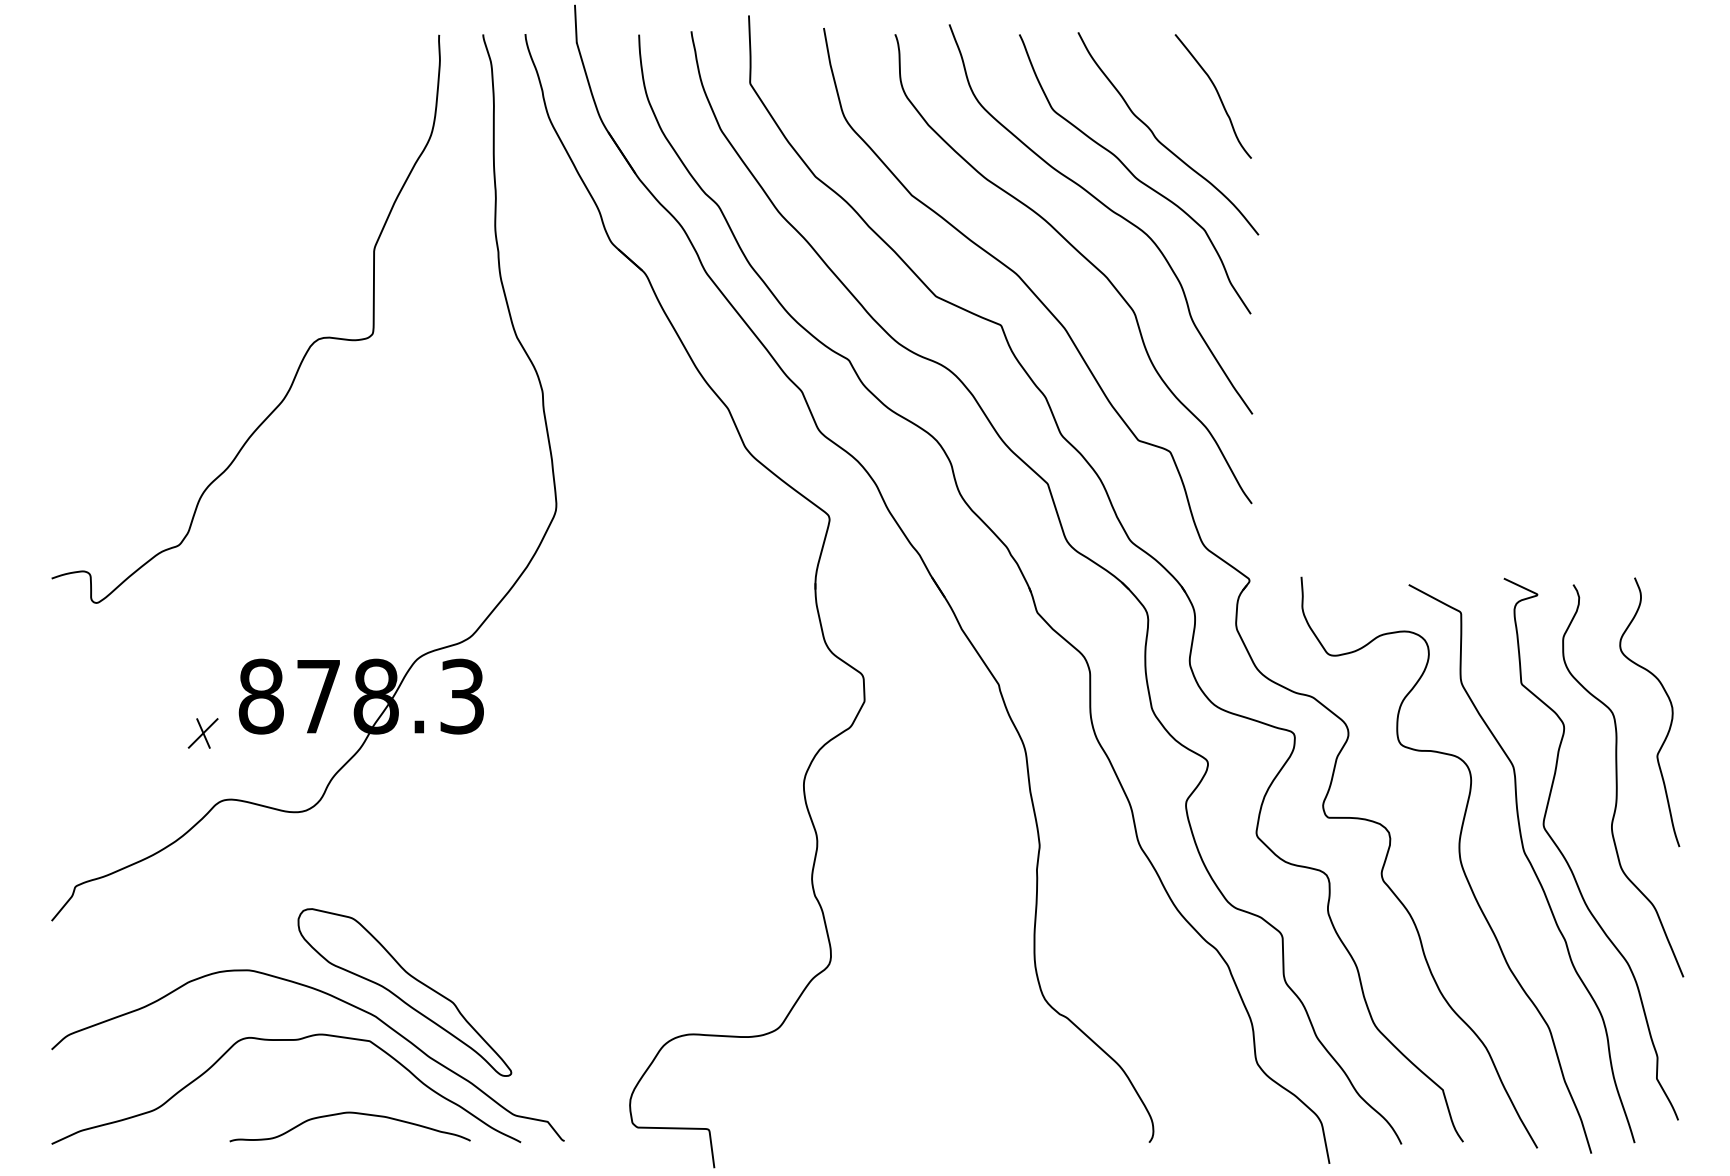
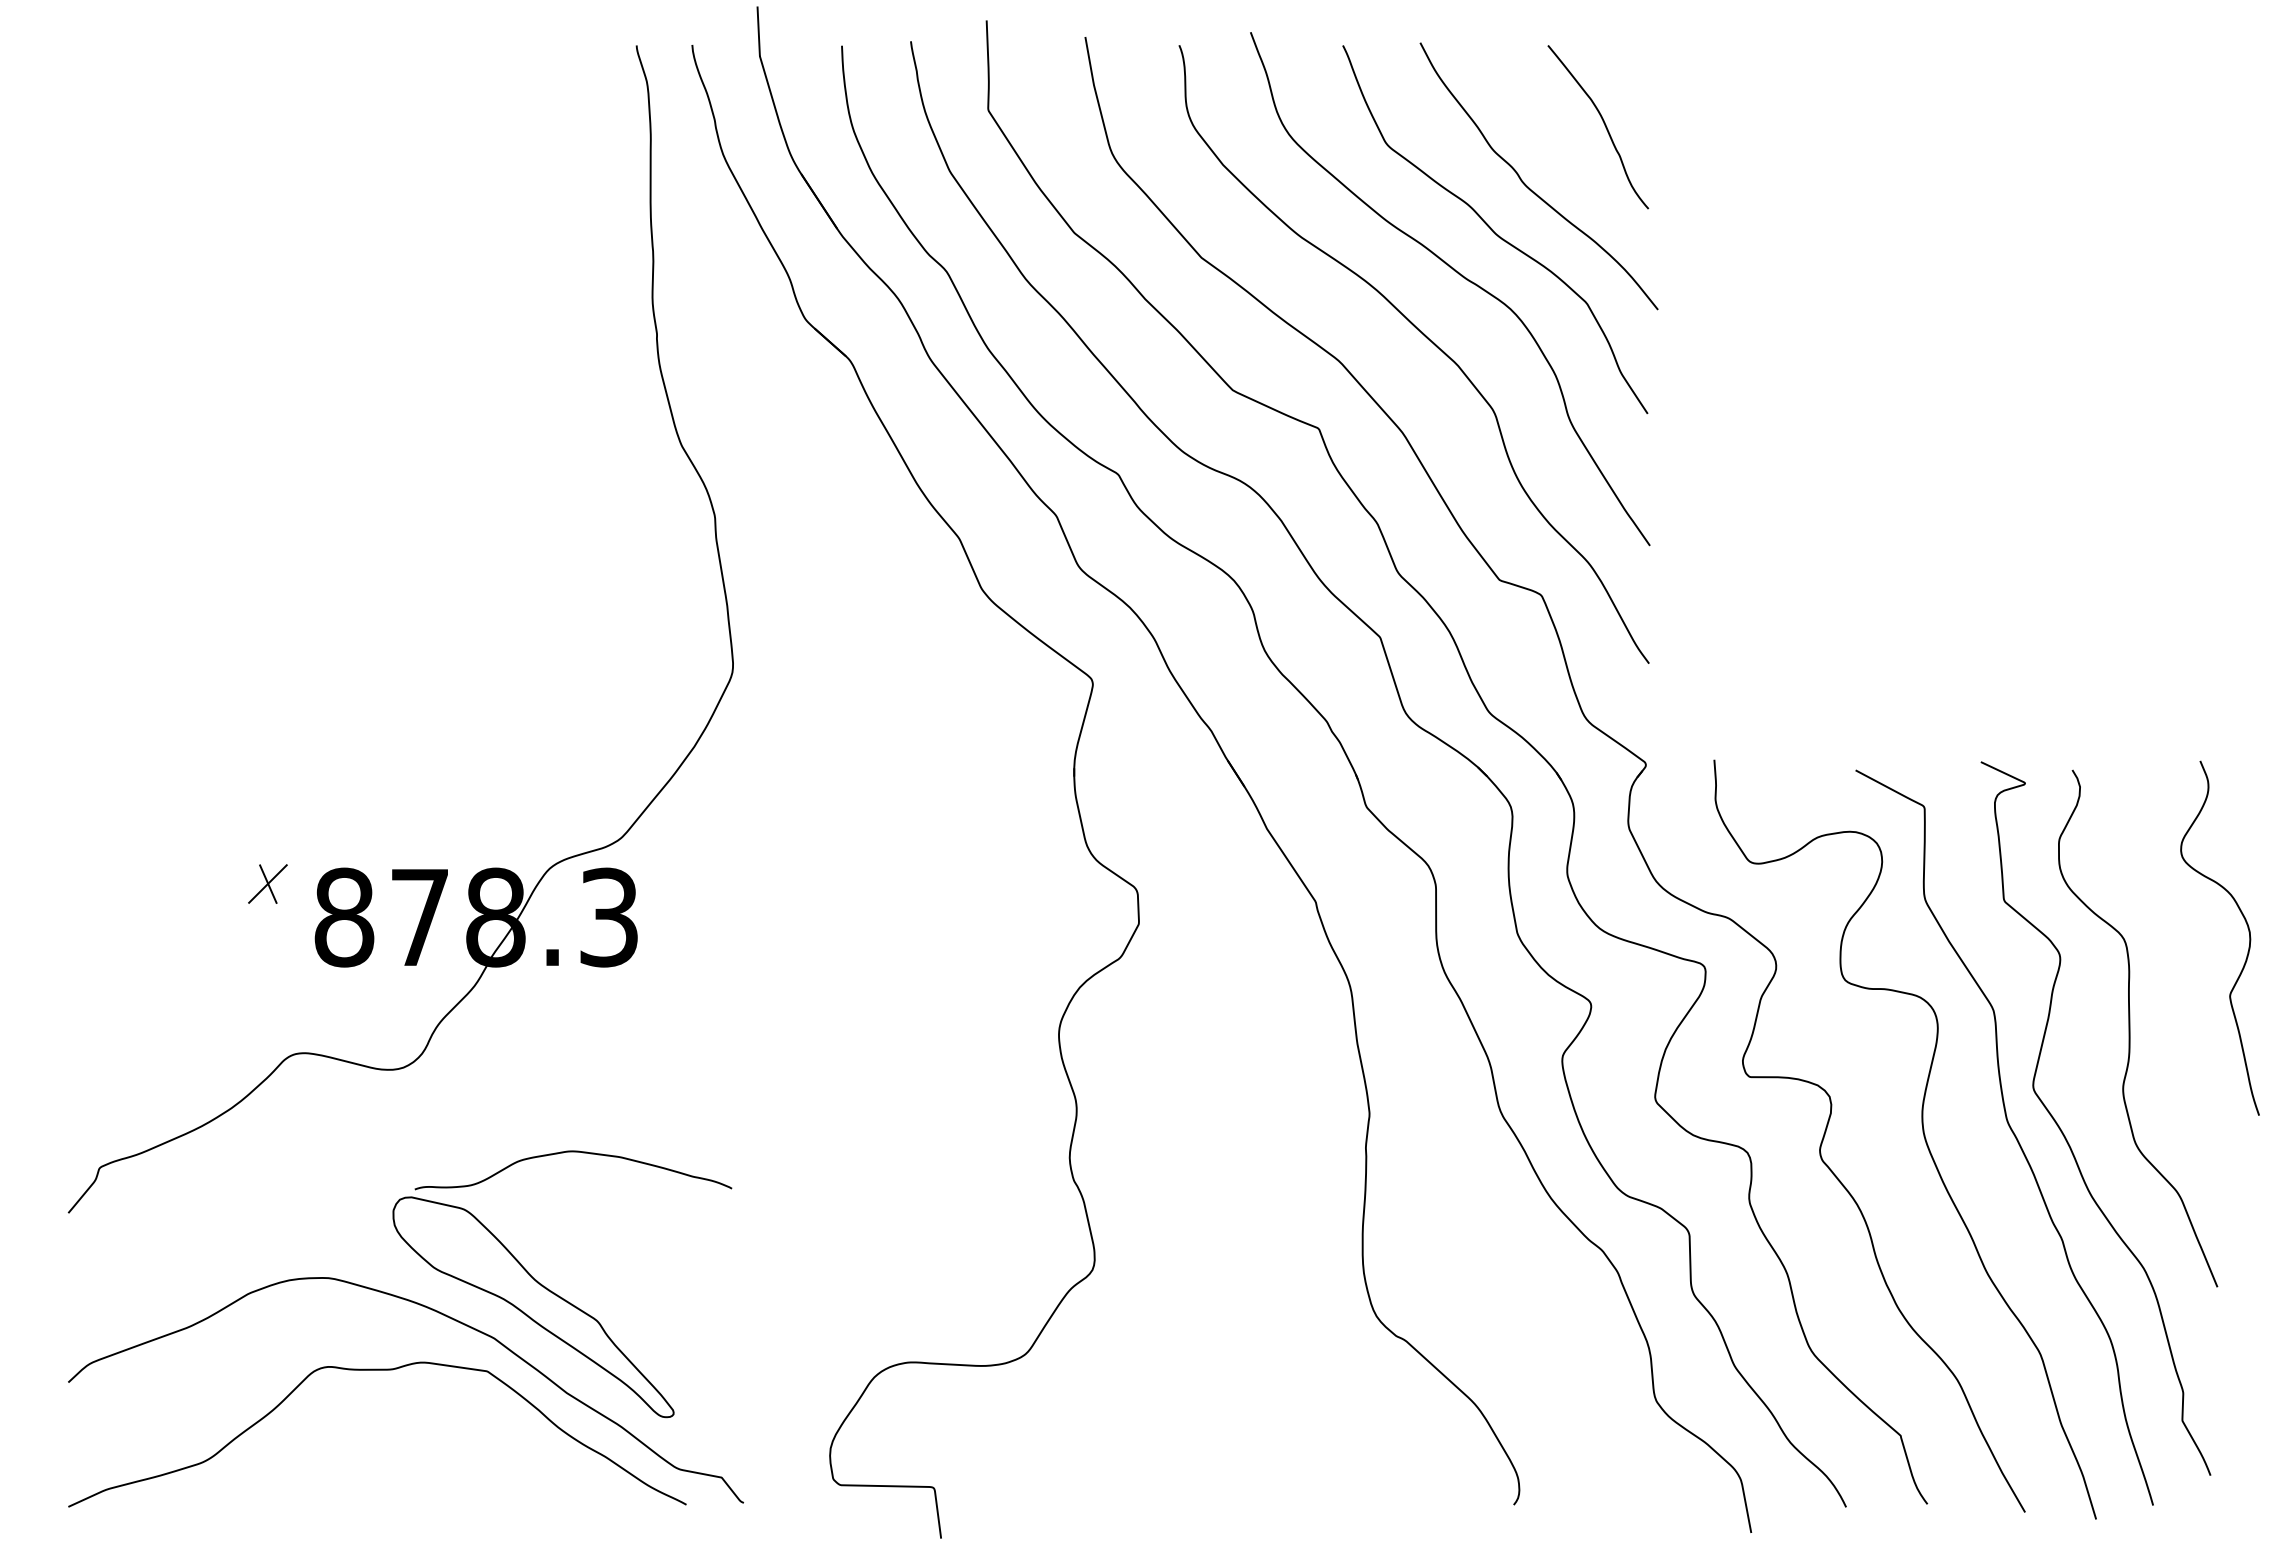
curve: (306, 351) -> (403, 463), removed
curve: (1670, 704) -> (2247, 928), moved
part: (202, 733) -> (267, 883), moved
curve: (350, 1113) -> (573, 1152), moved

